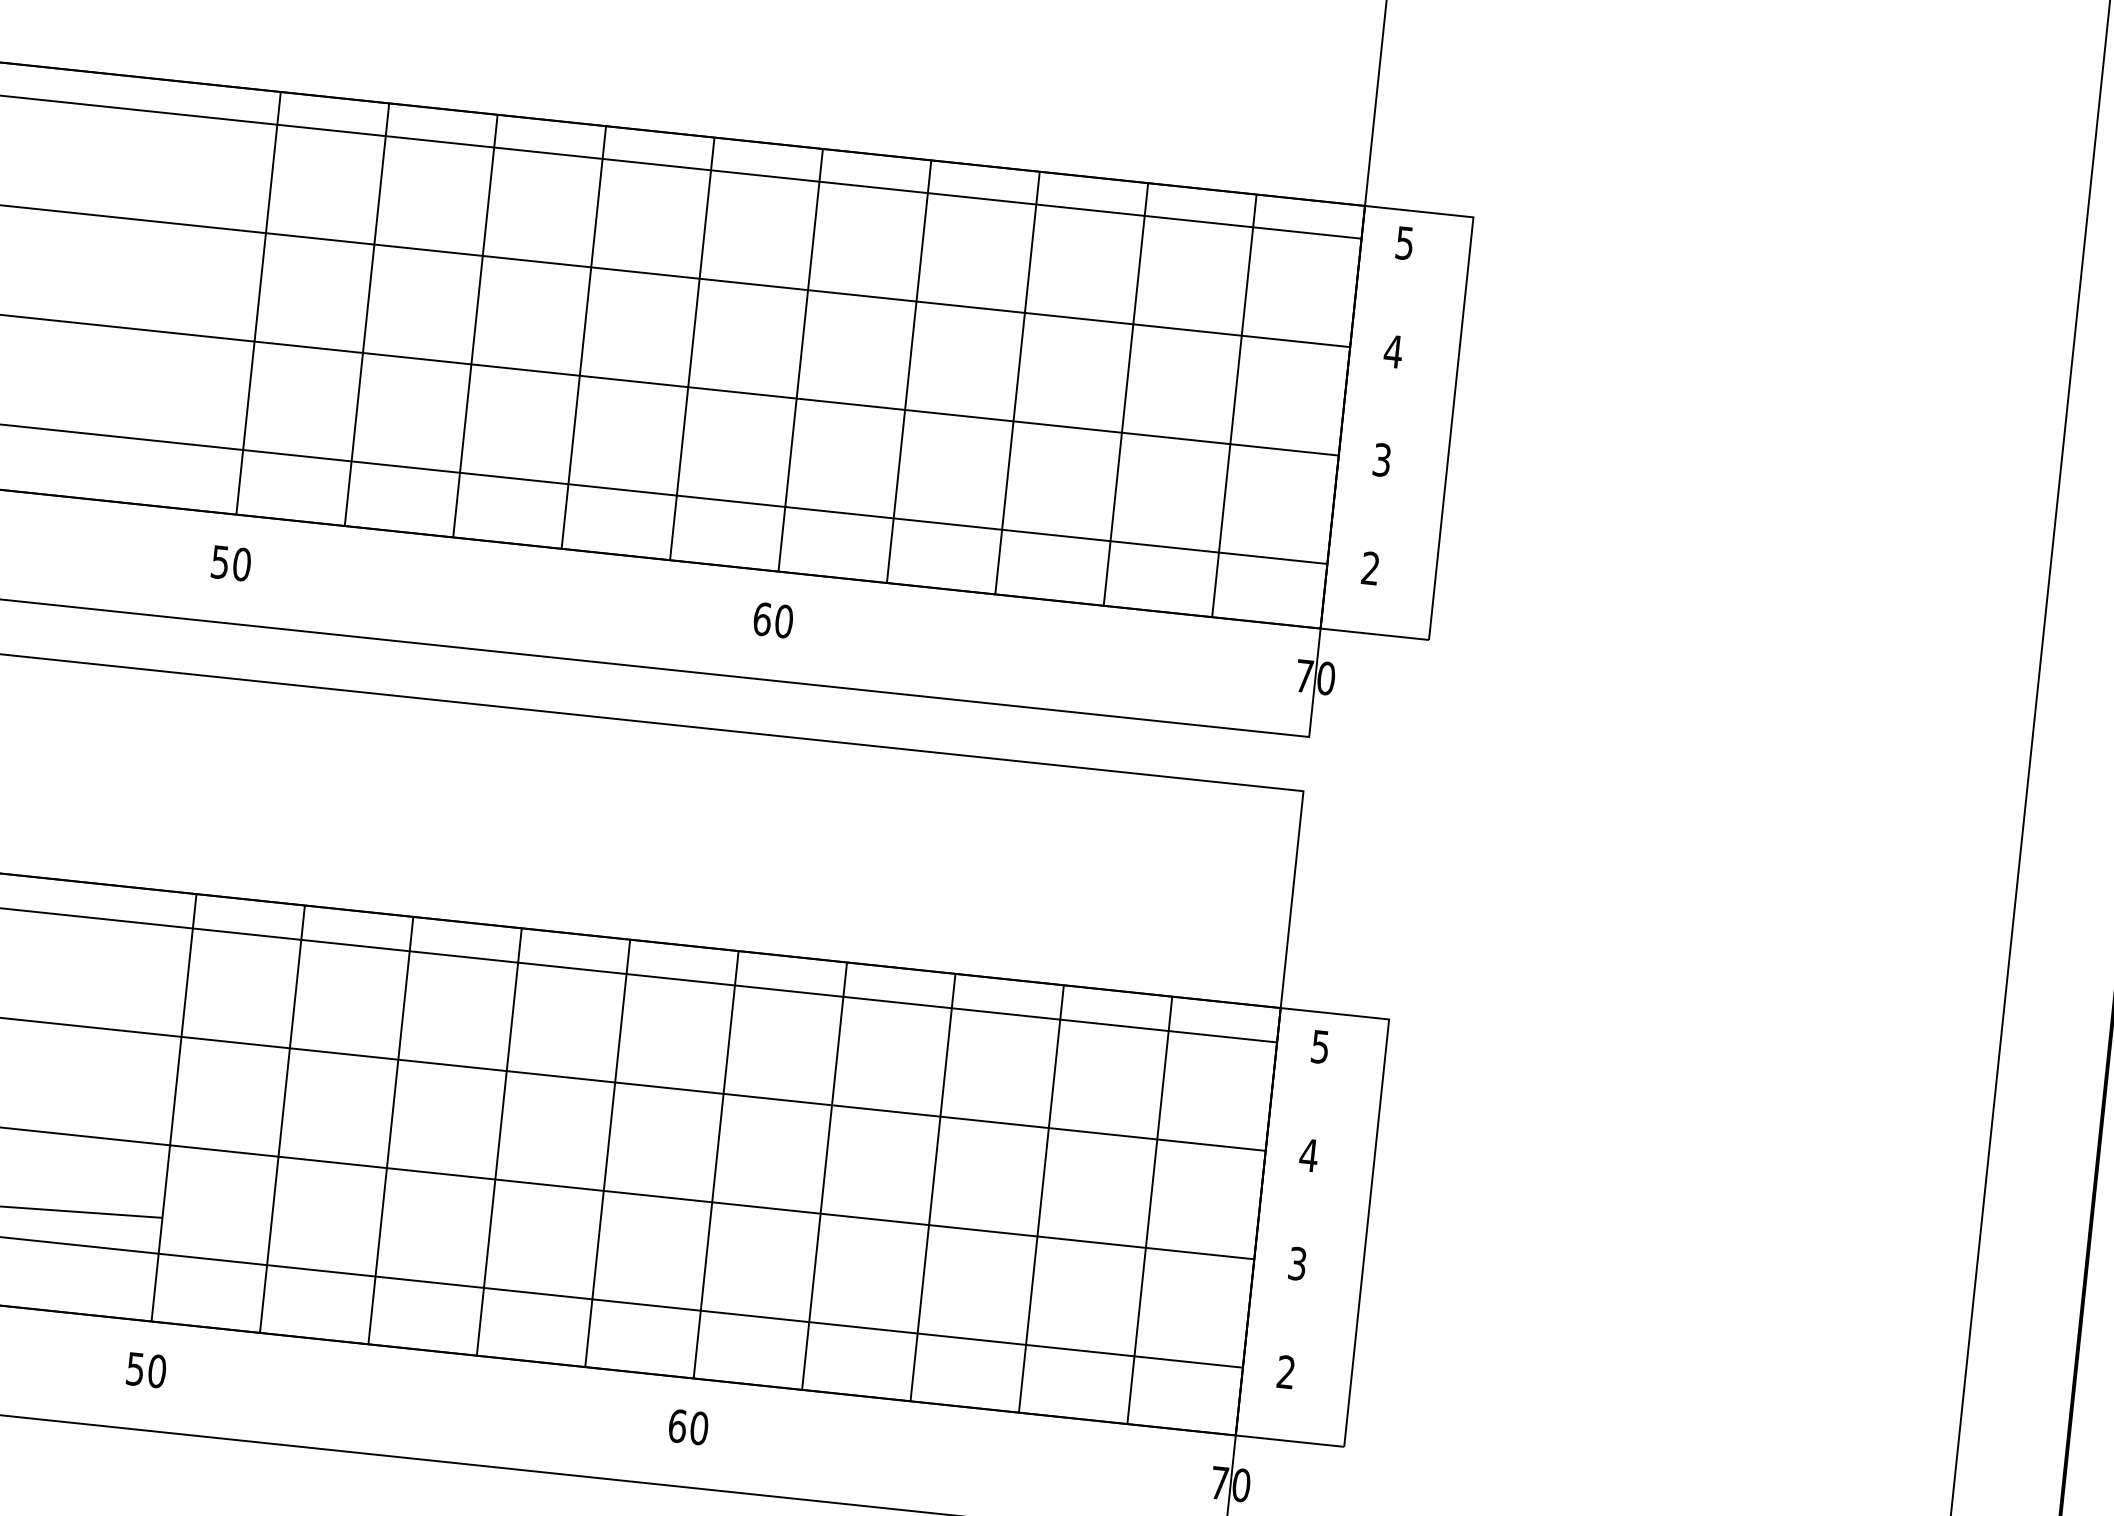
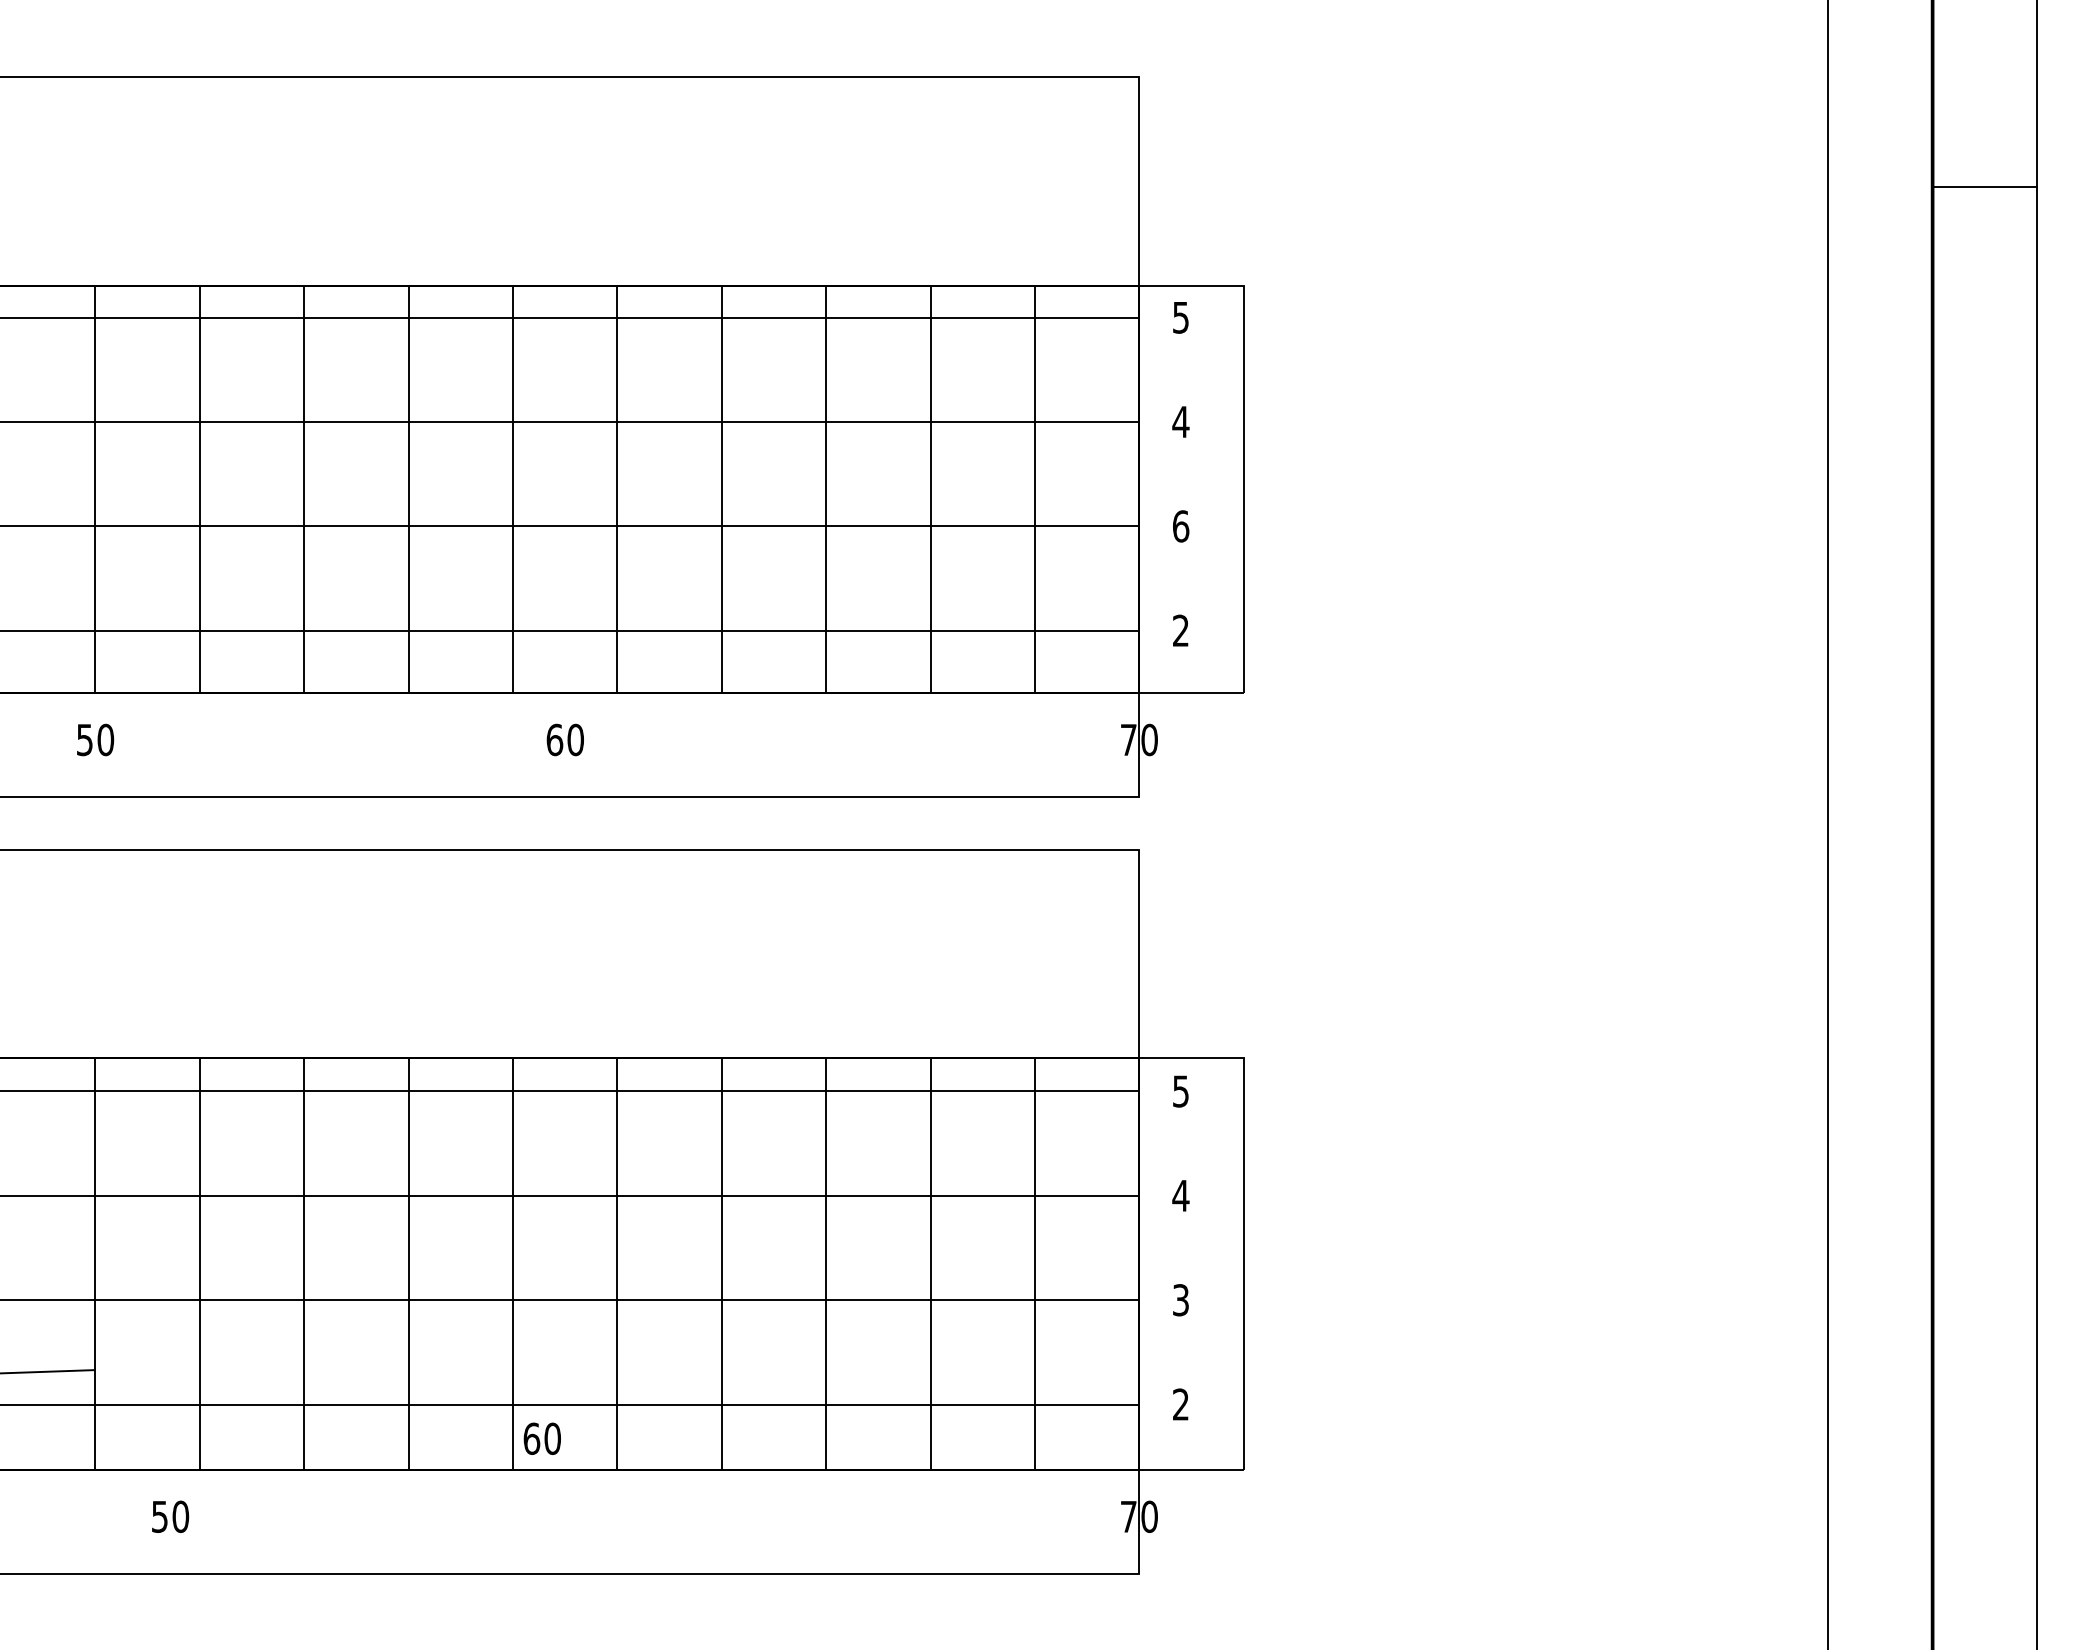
text: (1382, 460) -> (1181, 526), 3 -> 6
text: (772, 619) -> (564, 739), moved
text: (146, 1369) -> (170, 1516), moved
text: (687, 1426) -> (541, 1438), moved

